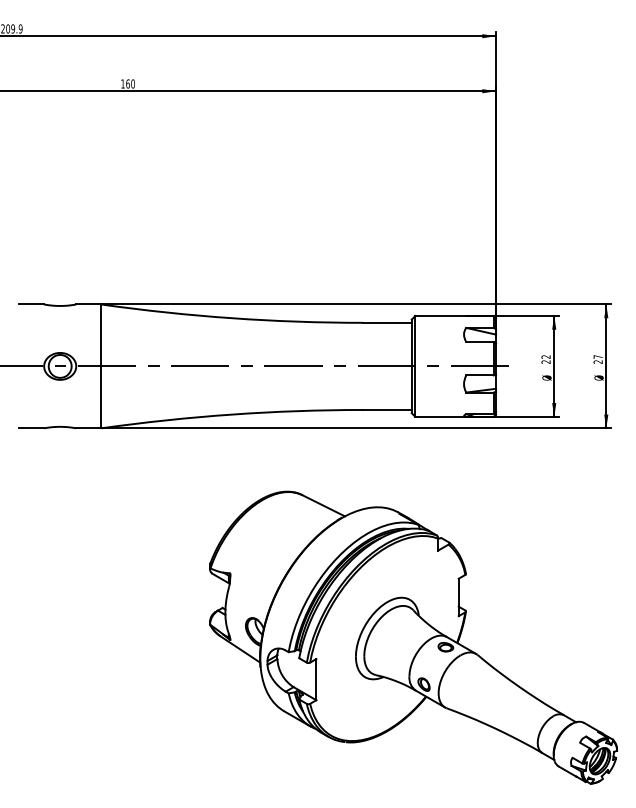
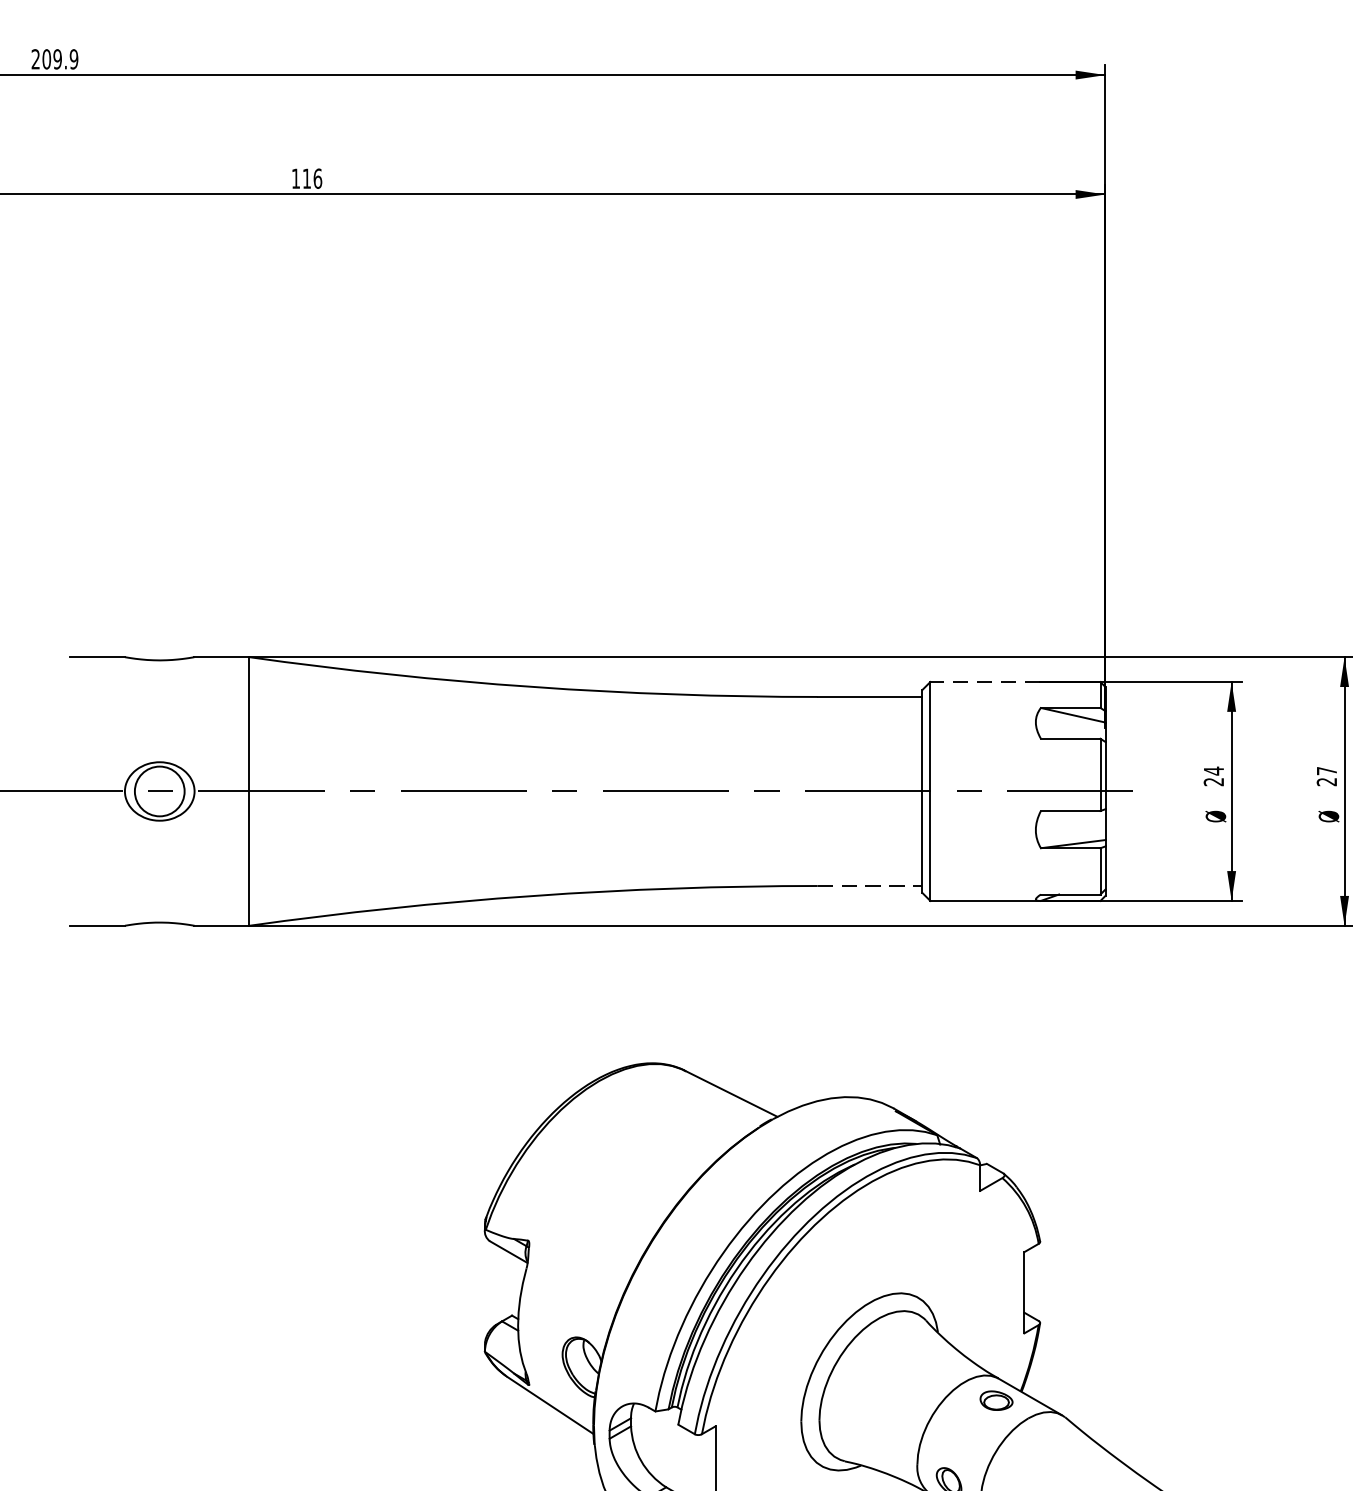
text: (130, 83) -> (312, 177), 160 -> 116
line: (440, 315) -> (984, 681), solid -> dashed
text: (545, 357) -> (1212, 772), 22 -> 24
line: (388, 409) -> (872, 884), solid -> dashed

